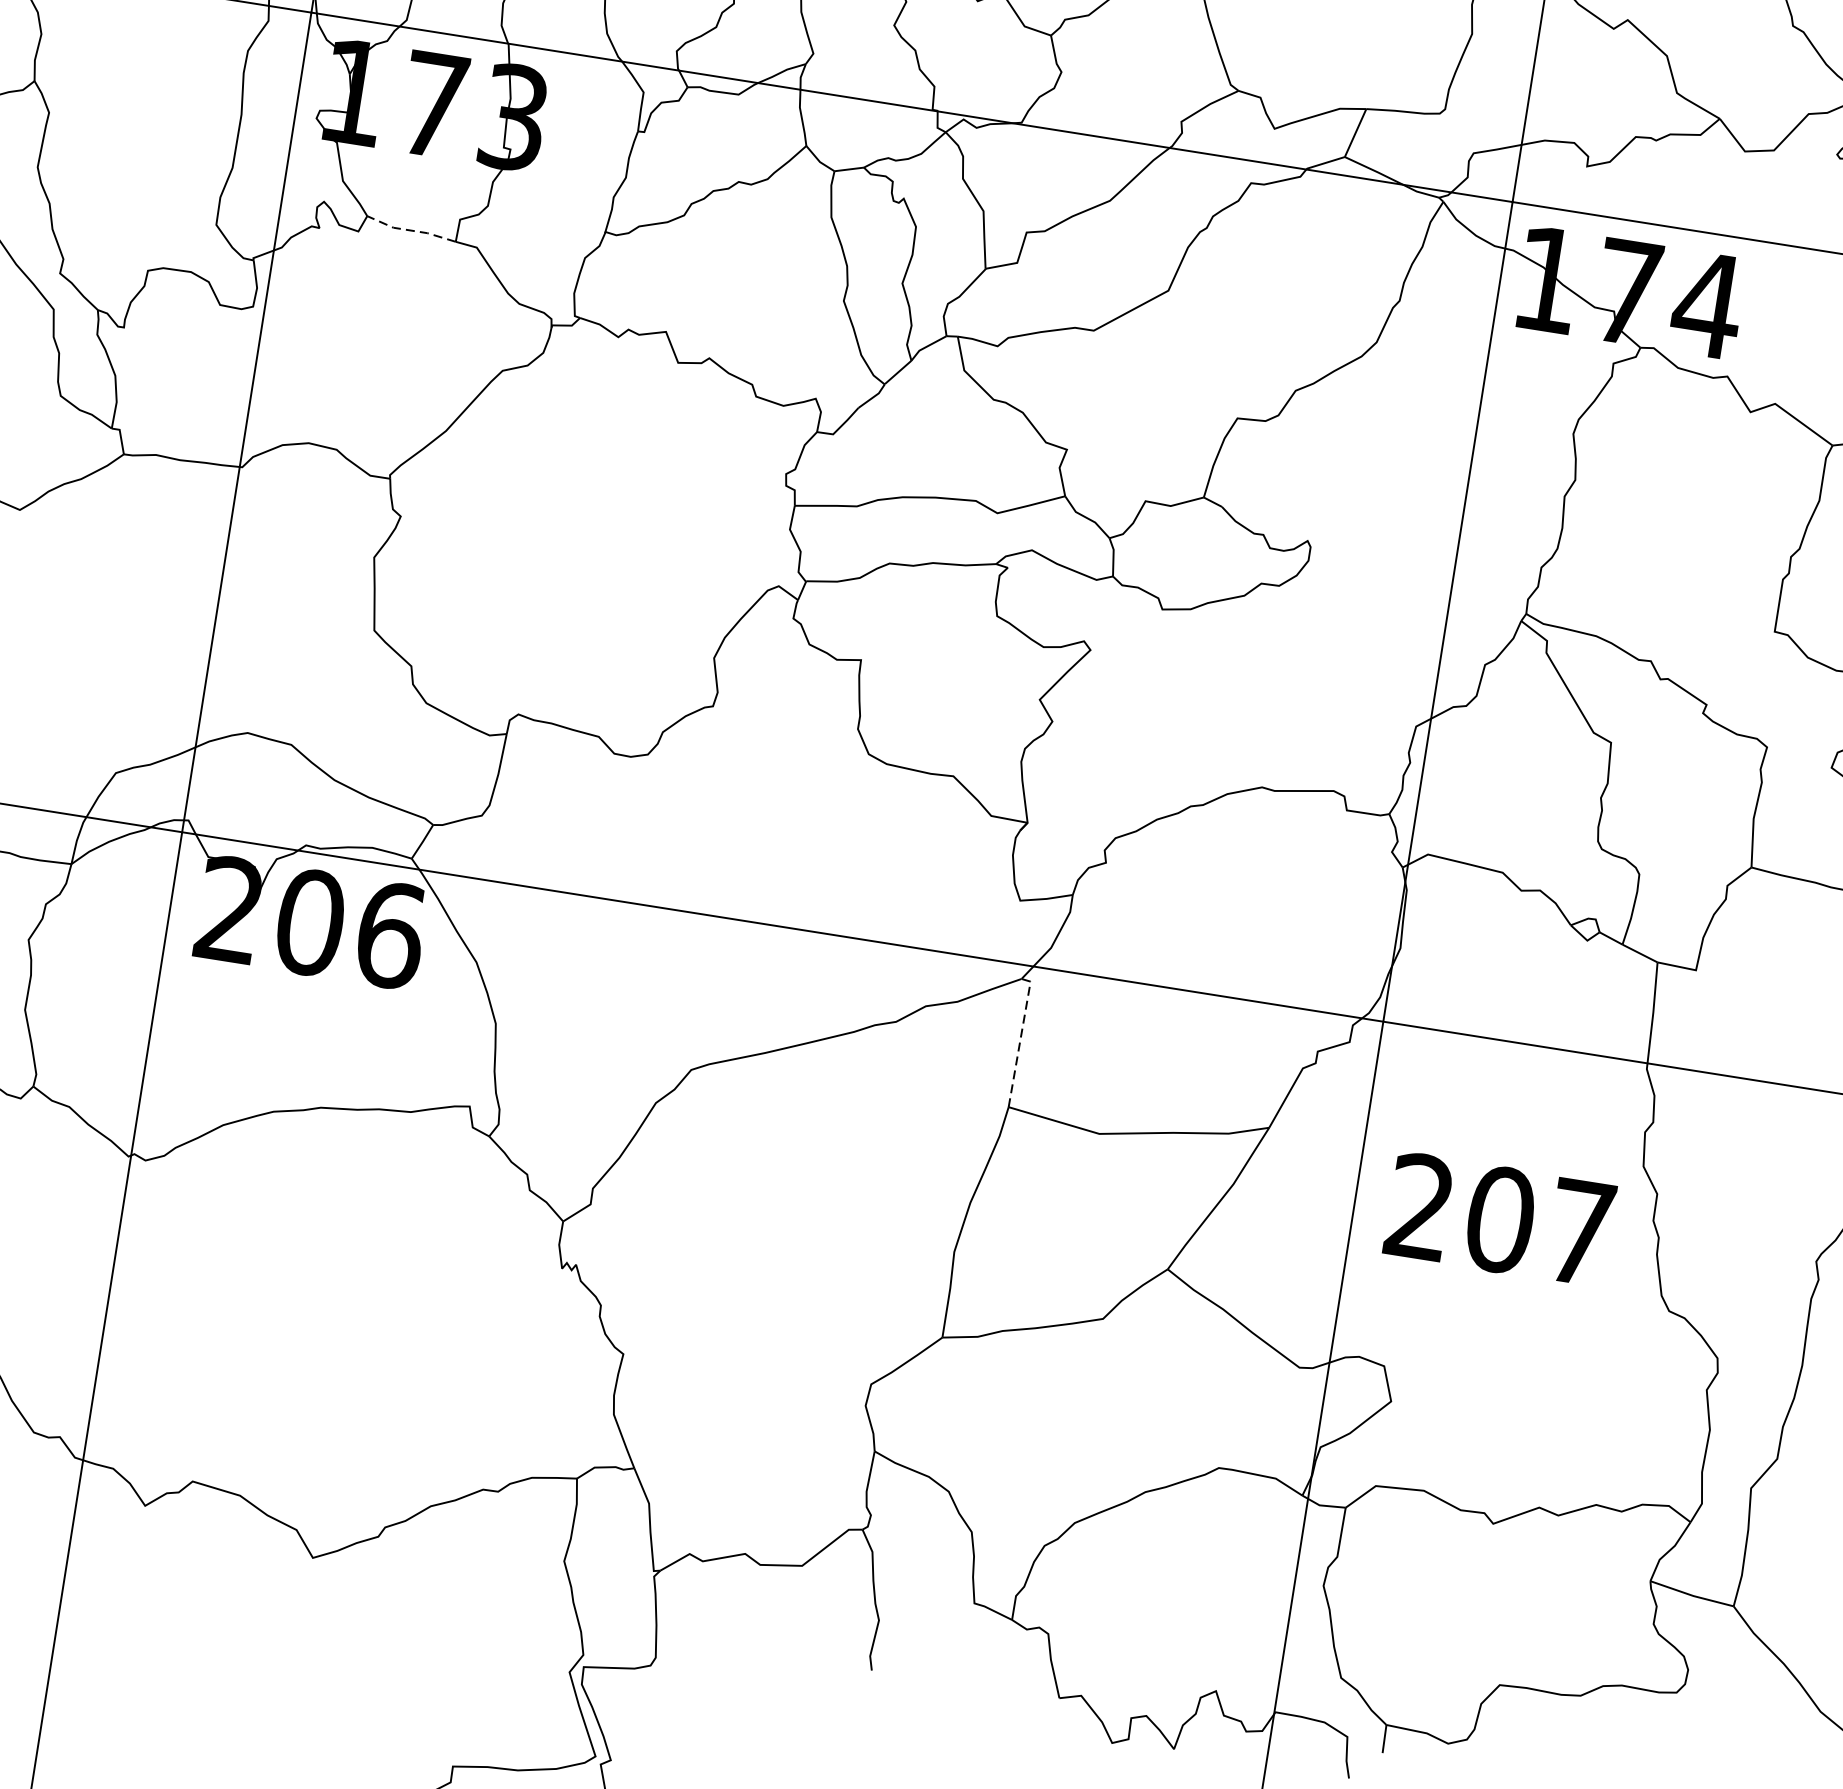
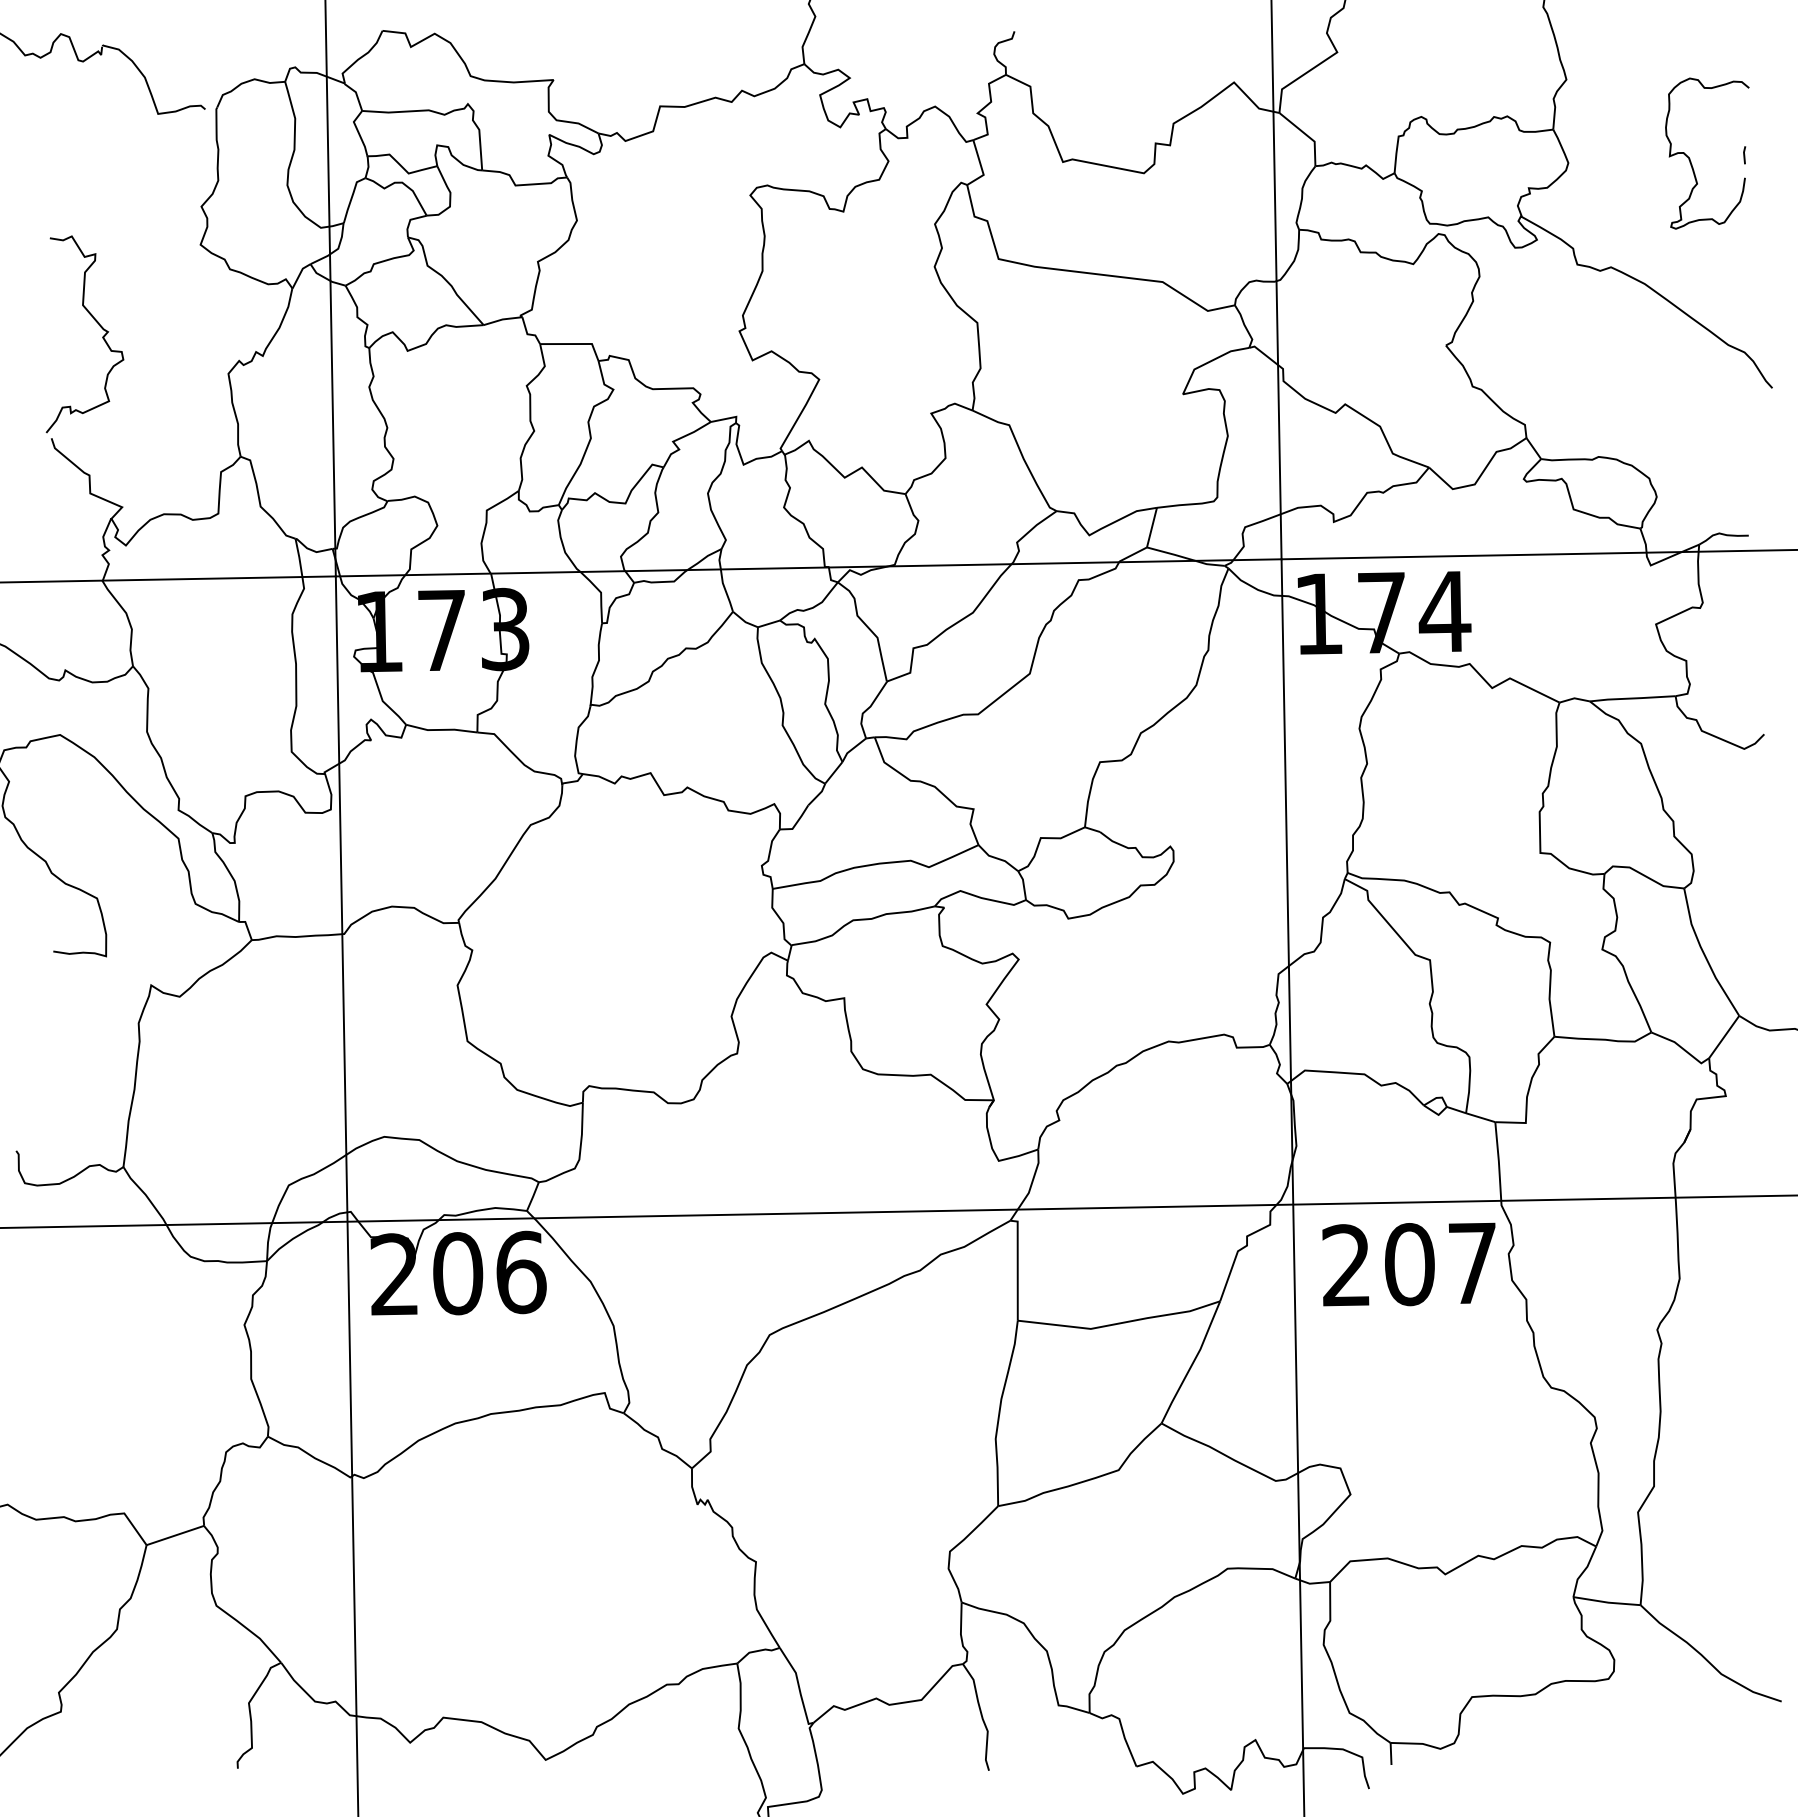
line: (409, 229) -> (440, 729), dashed -> solid
line: (1020, 1038) -> (1017, 1266), dashed -> solid
text: (1498, 1219) -> (1408, 1264), moved

